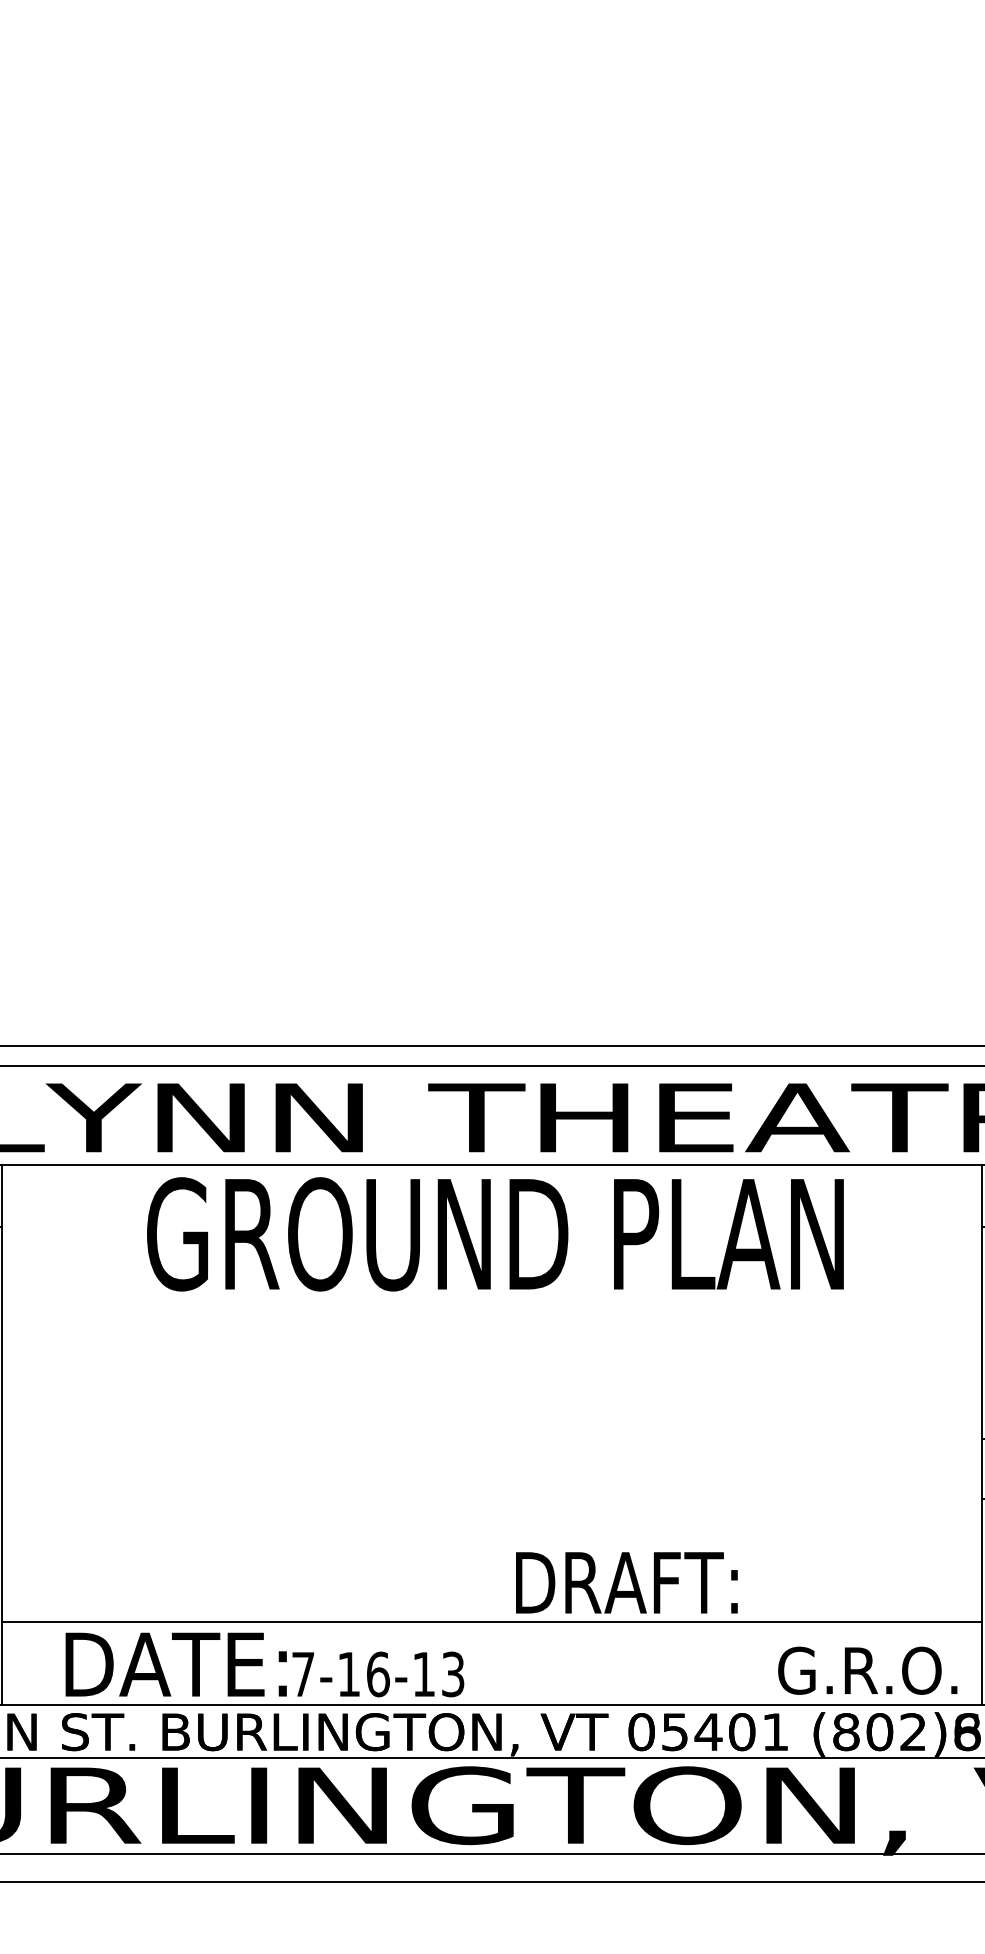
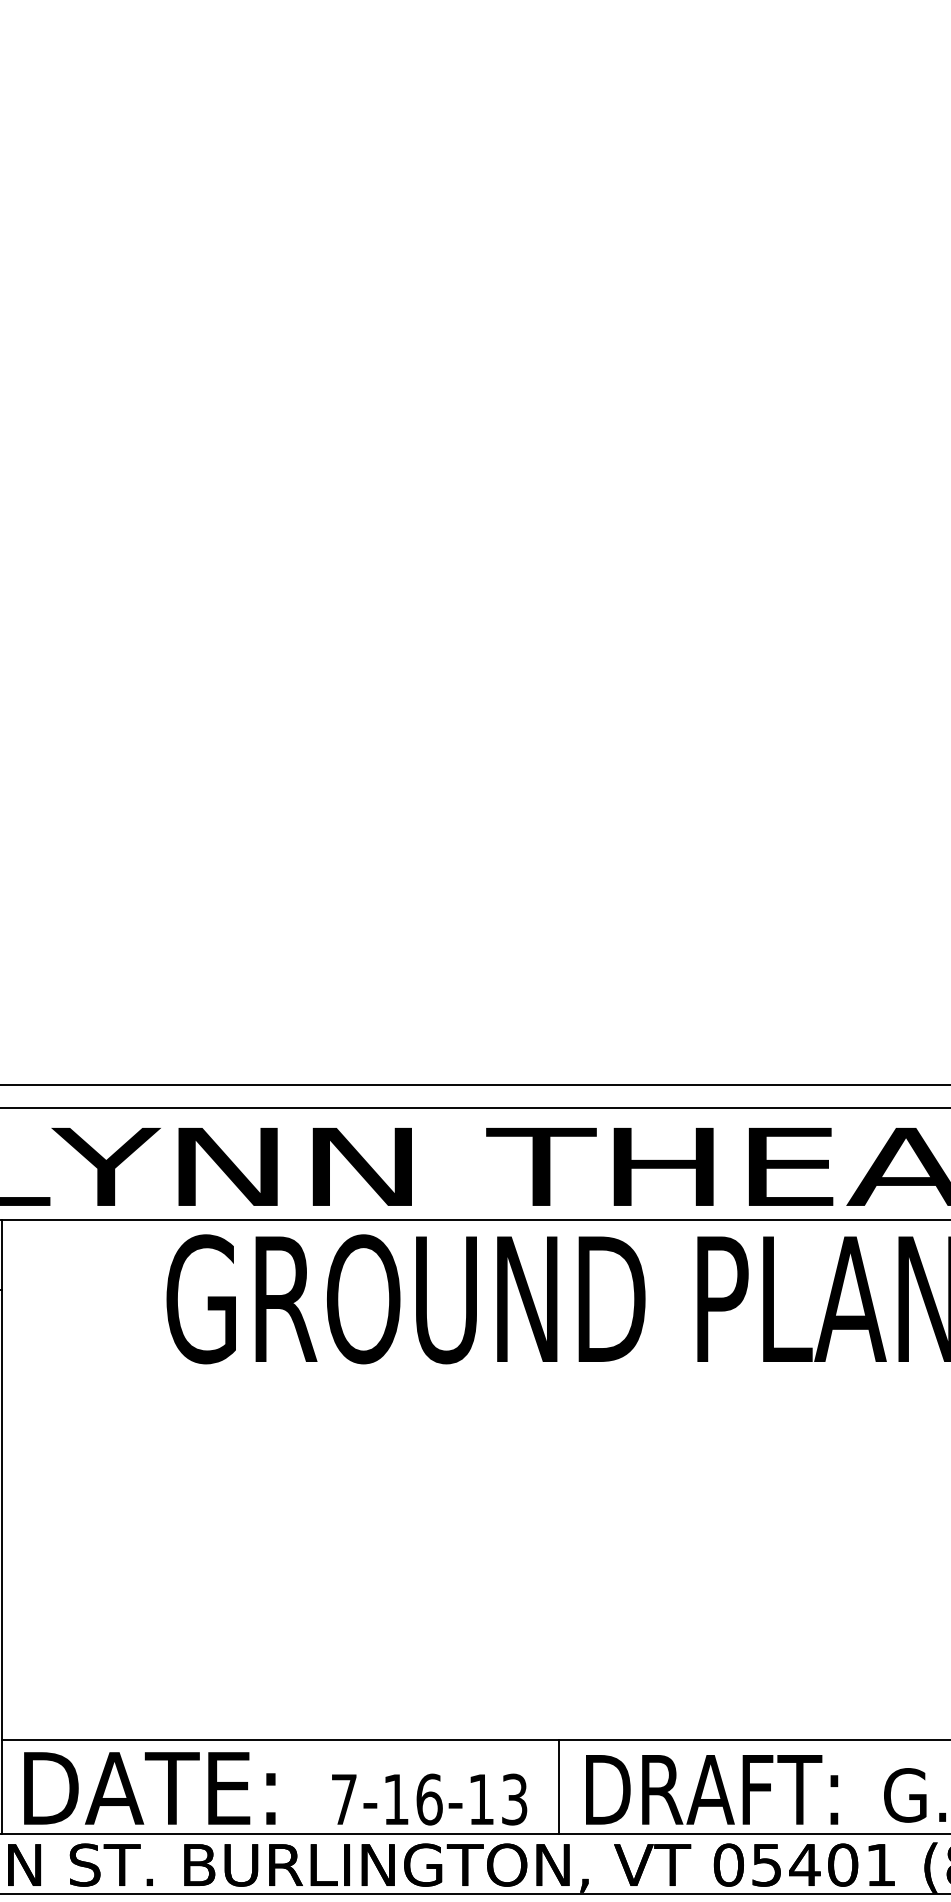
text: (626, 1582) -> (711, 1789), moved
line: (491, 1663) -> (558, 1787), added
text: (175, 1664) -> (148, 1788), moved

